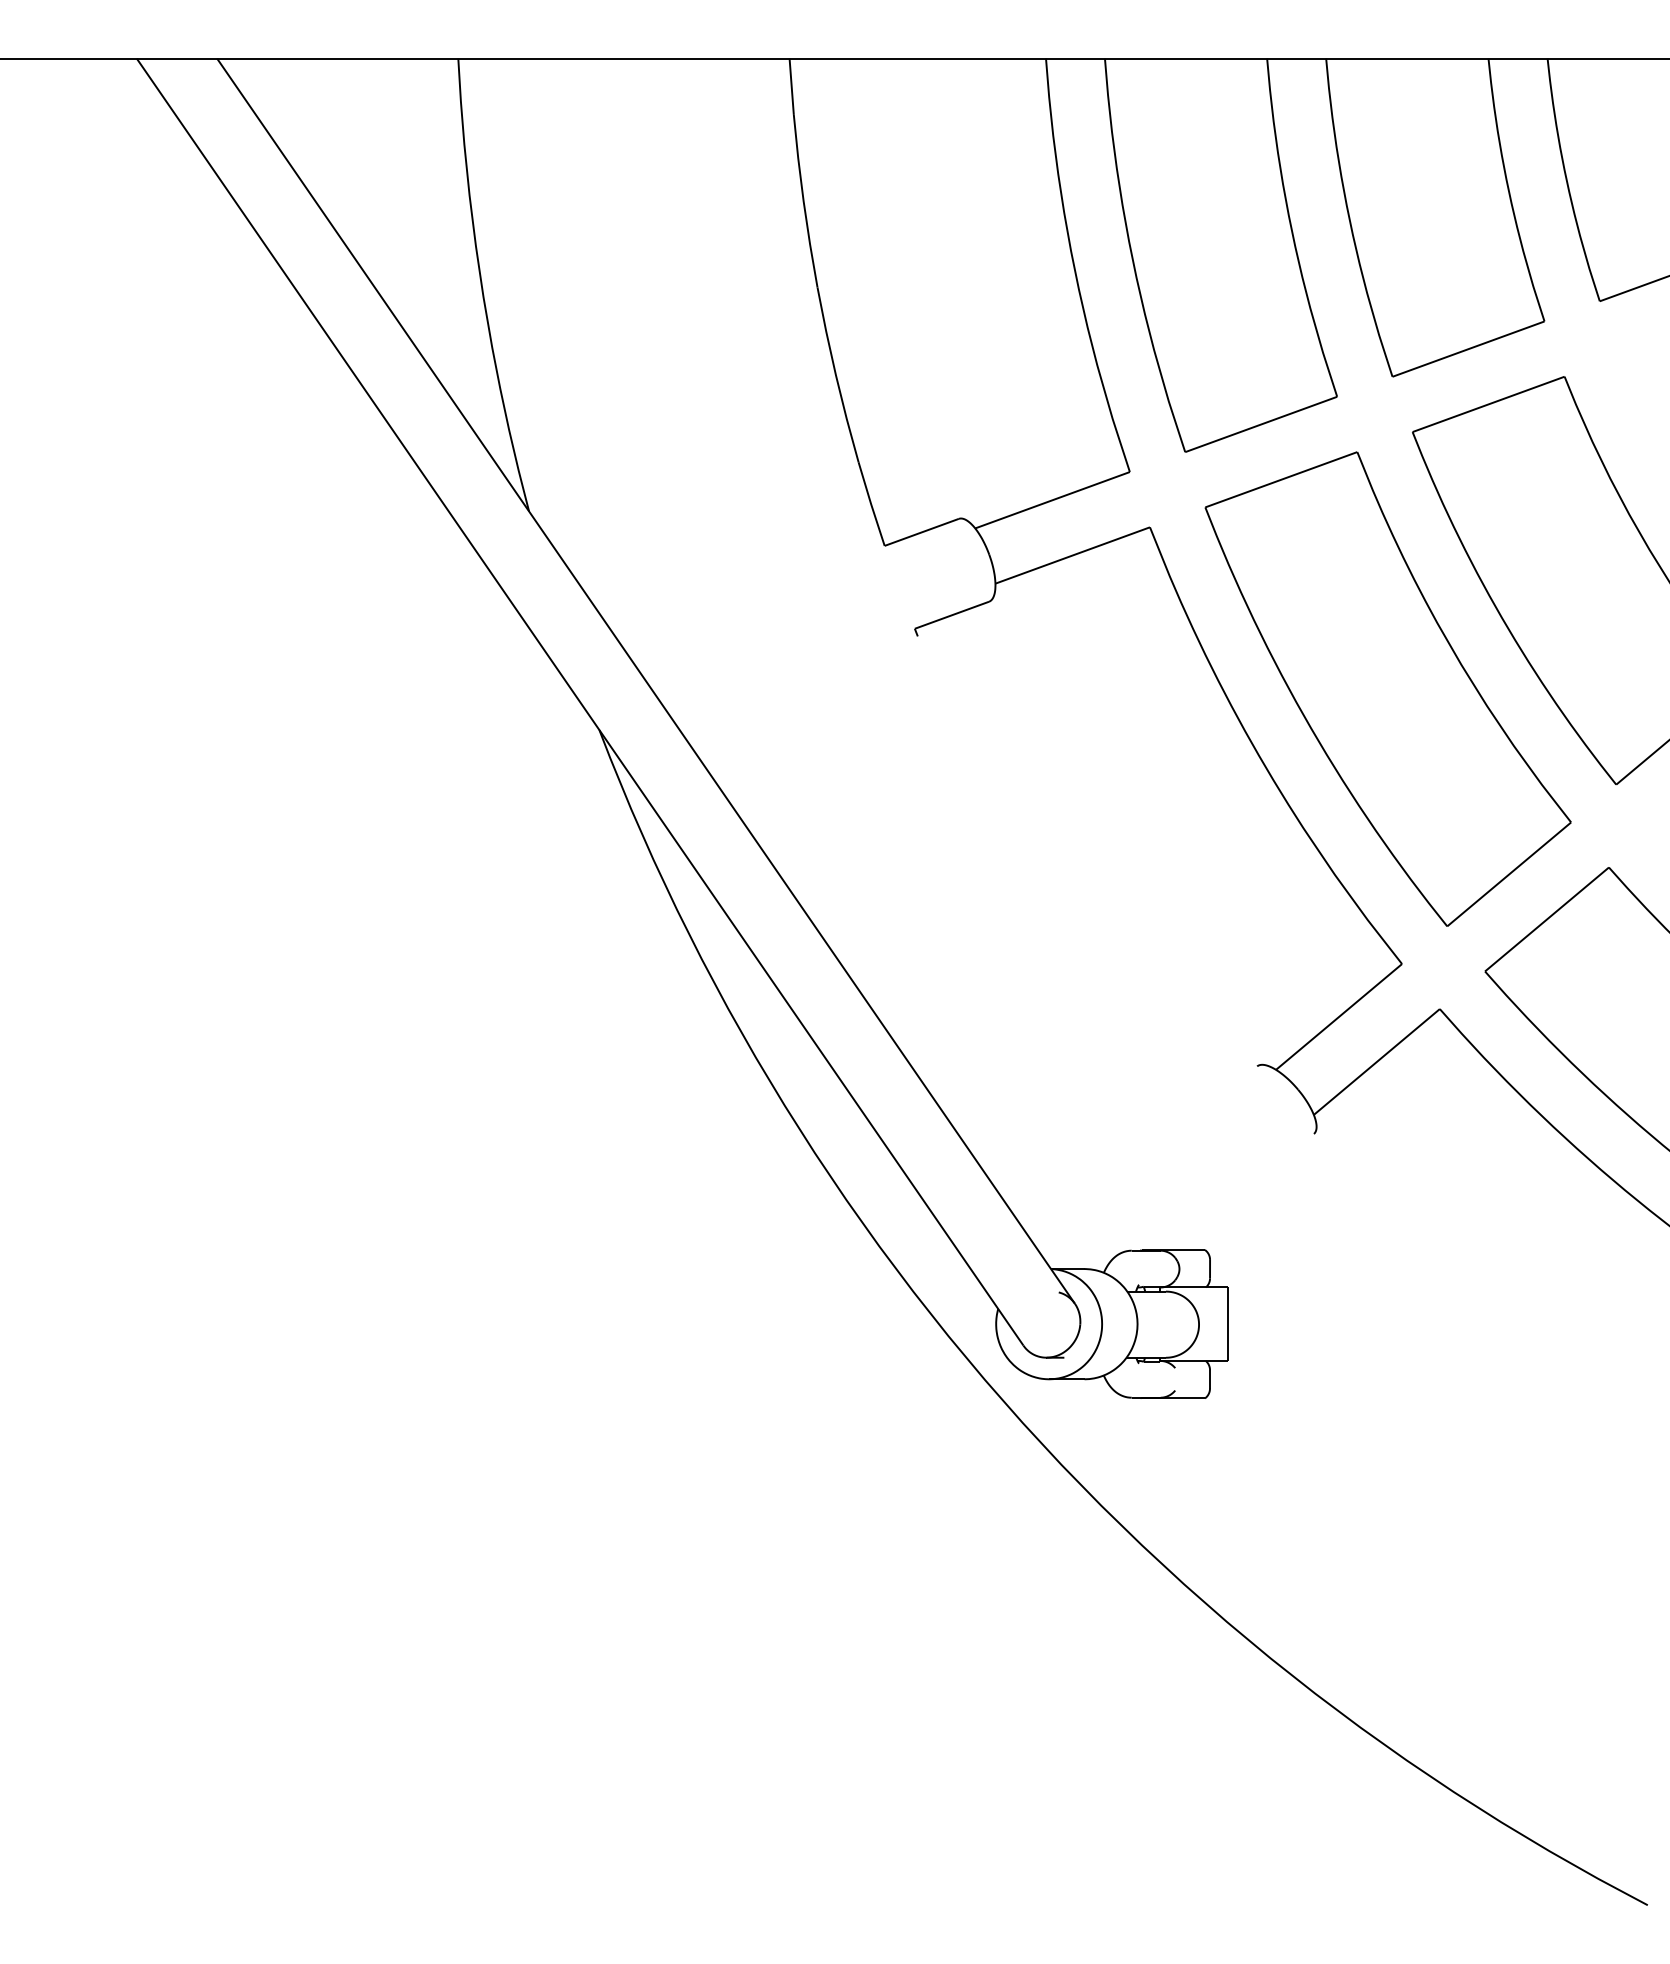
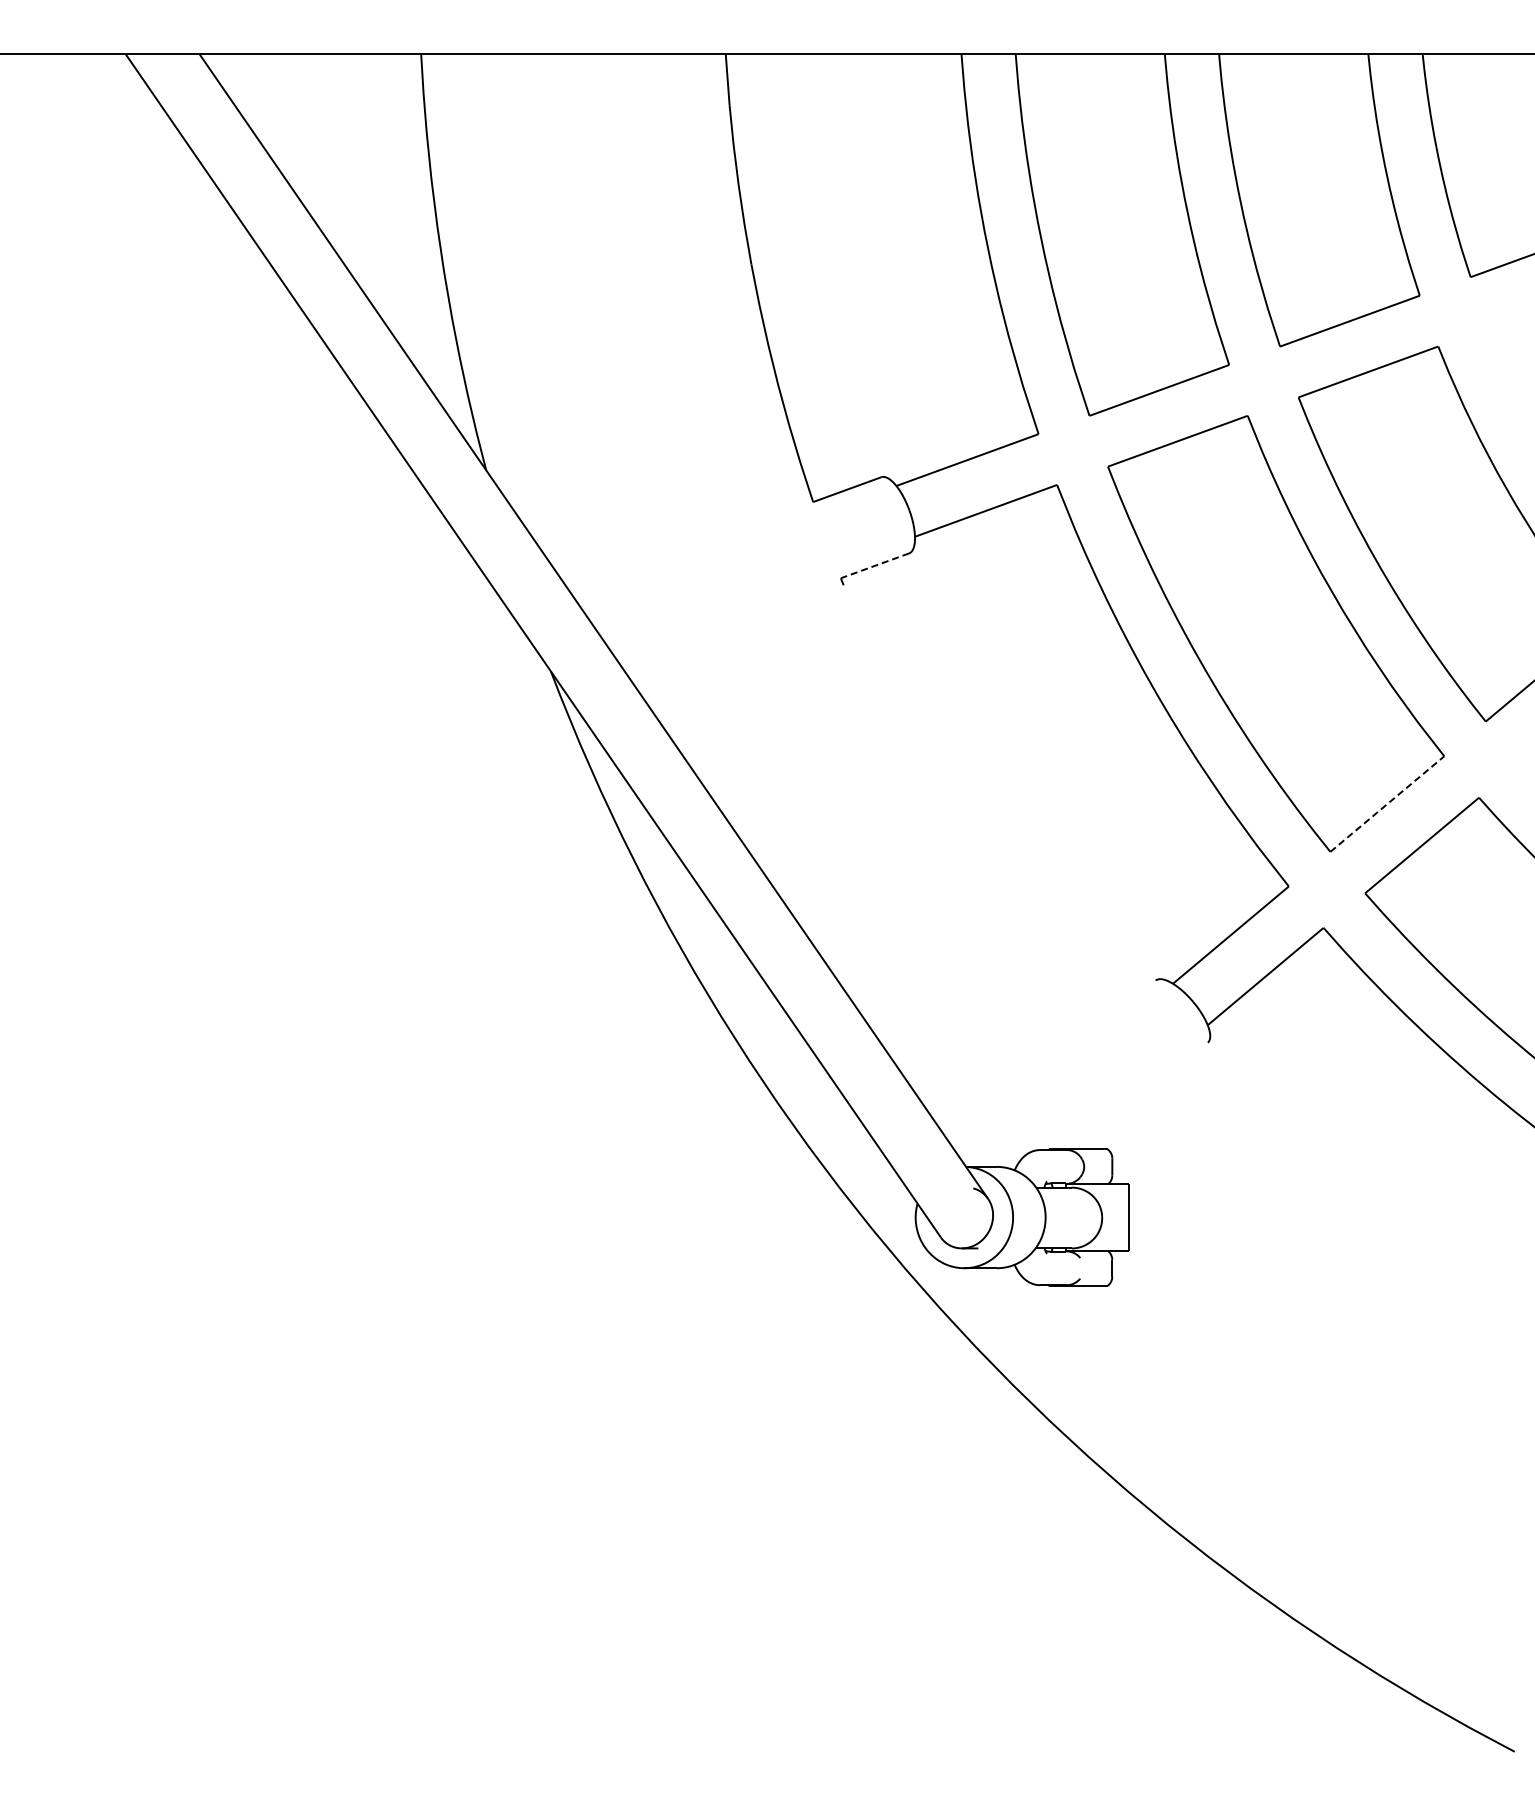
line: (951, 615) -> (874, 566), solid -> dashed
line: (1509, 873) -> (1387, 803), solid -> dashed

